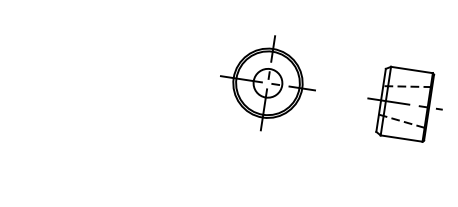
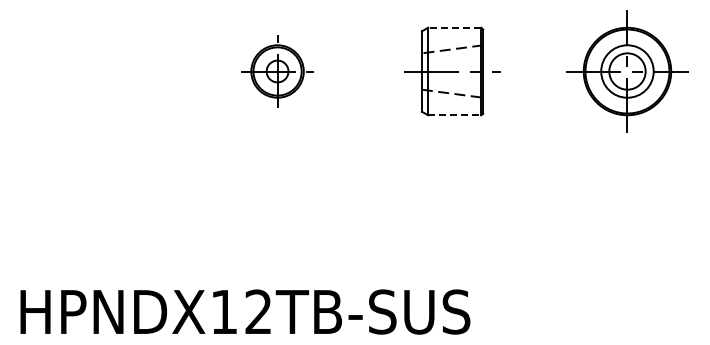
line: (411, 69) -> (454, 27), solid -> dashed
part: (267, 83) -> (277, 71), size x0.6
line: (401, 138) -> (454, 115), solid -> dashed

